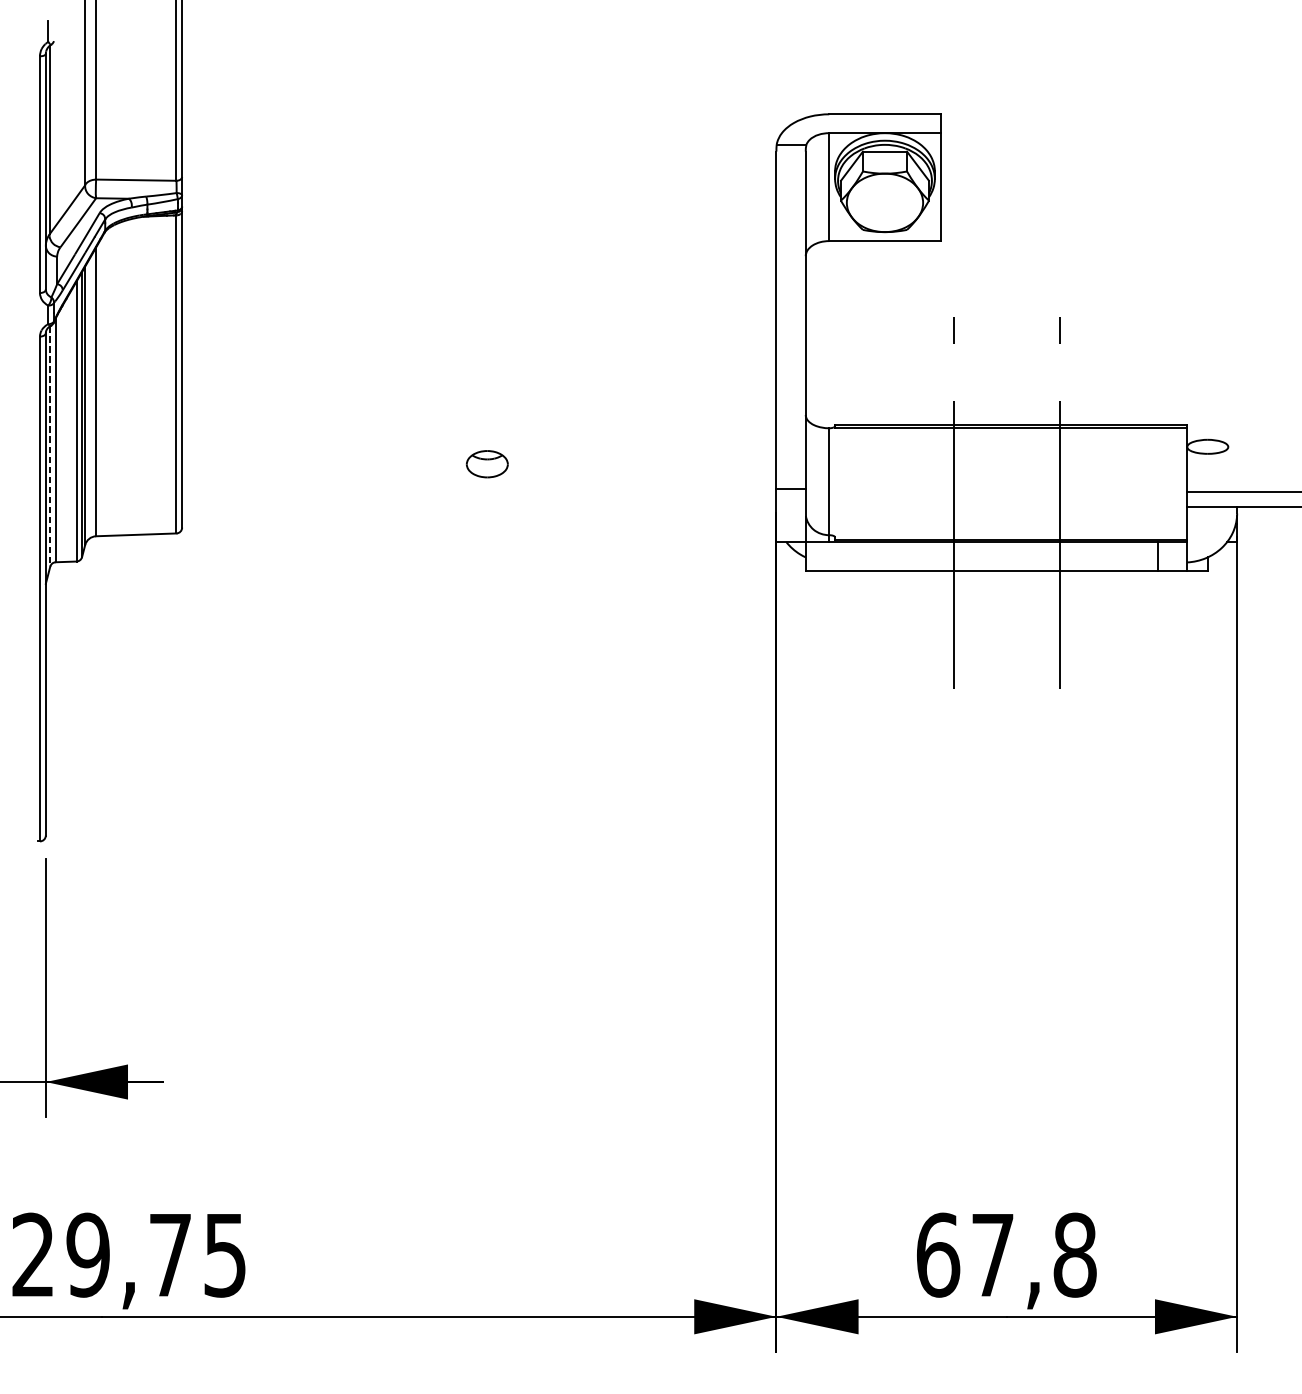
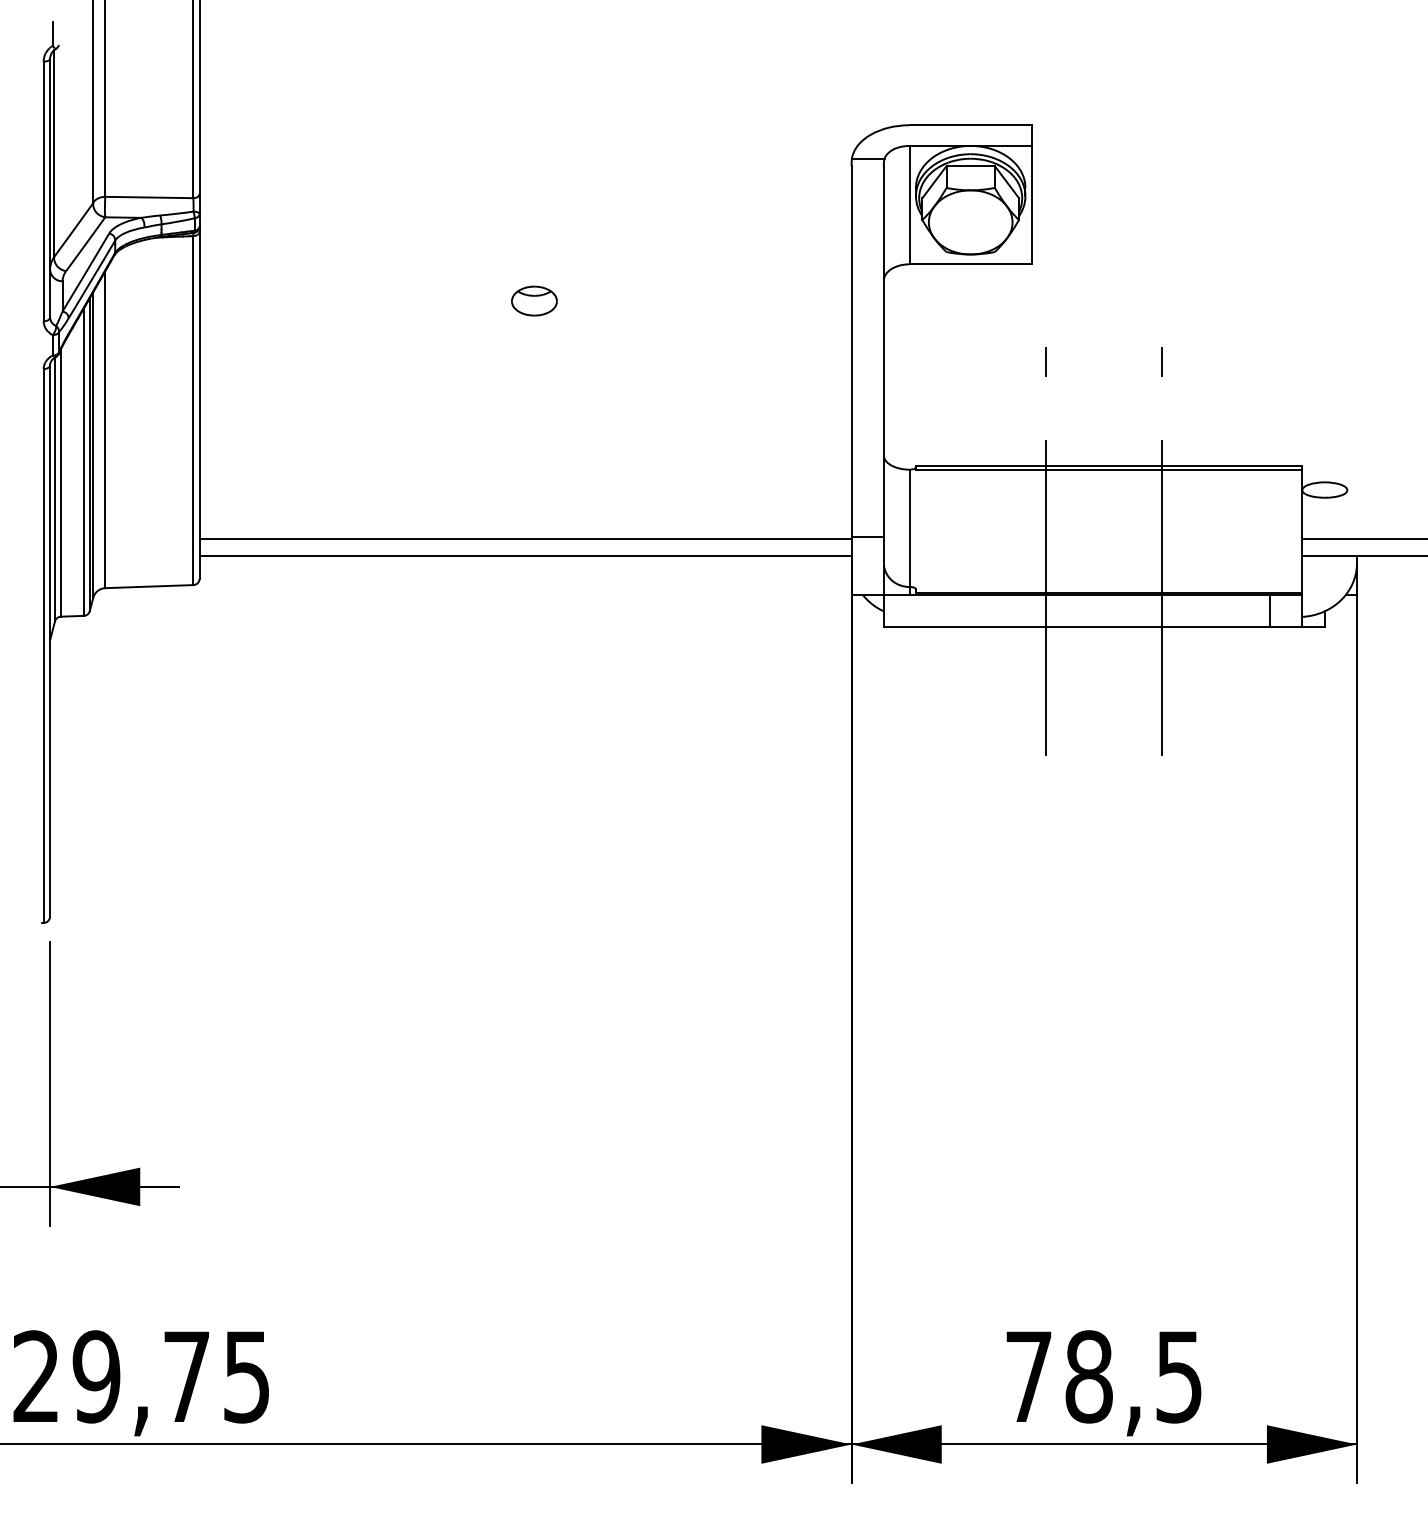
line: (49, 446) -> (54, 489), dashed -> solid
part: (487, 463) -> (534, 300), moved
line: (479, 491) -> (525, 539), added
line: (479, 506) -> (525, 555), added
text: (1006, 1254) -> (1104, 1376), 67,8 -> 78,5

